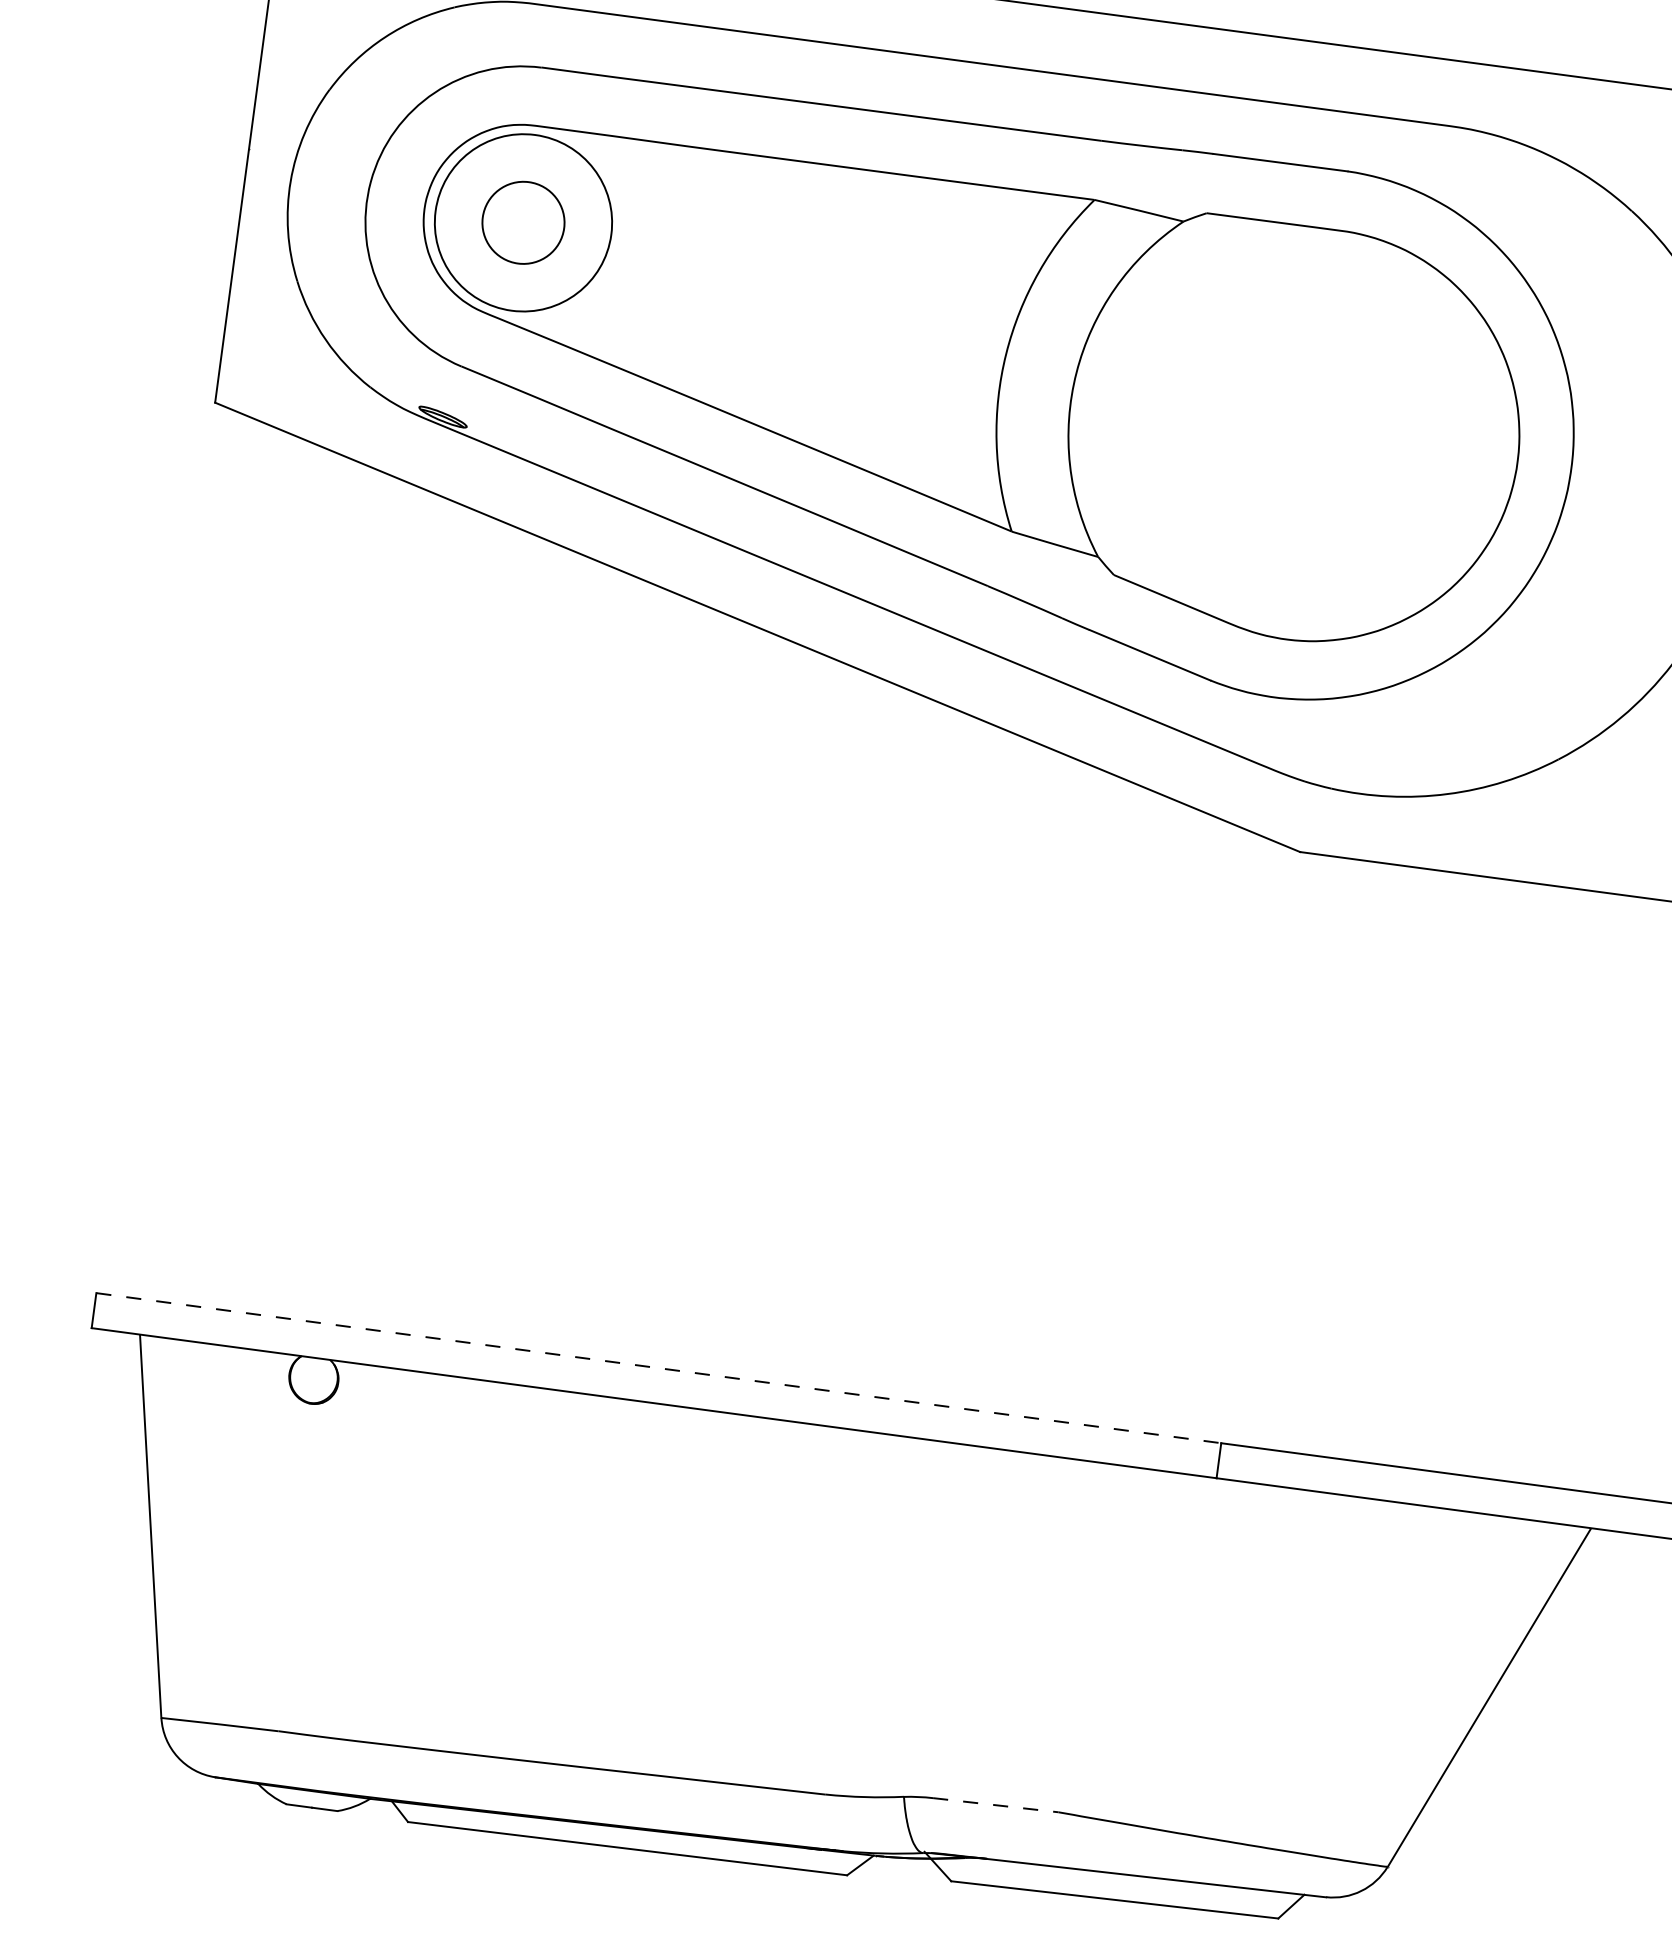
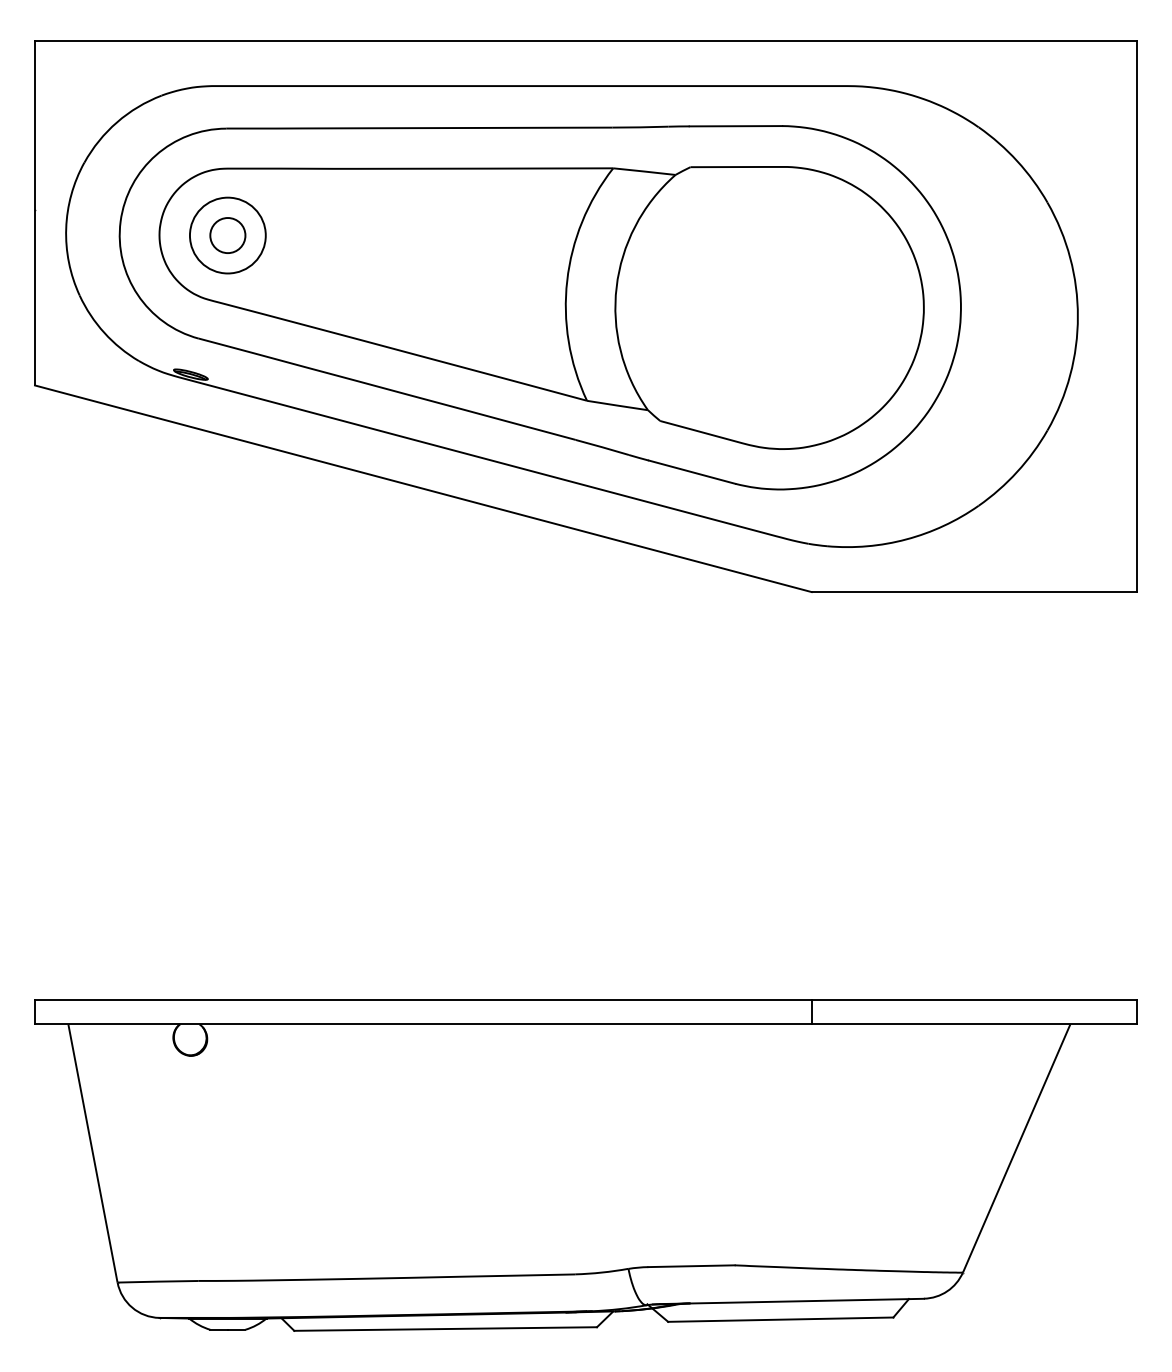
circle: (522, 222) -> (227, 235), size x0.62
circle: (522, 222) -> (227, 235), size x0.62
line: (658, 1368) -> (423, 1000), dashed -> solid
line: (997, 1805) -> (692, 1266), dashed -> solid

